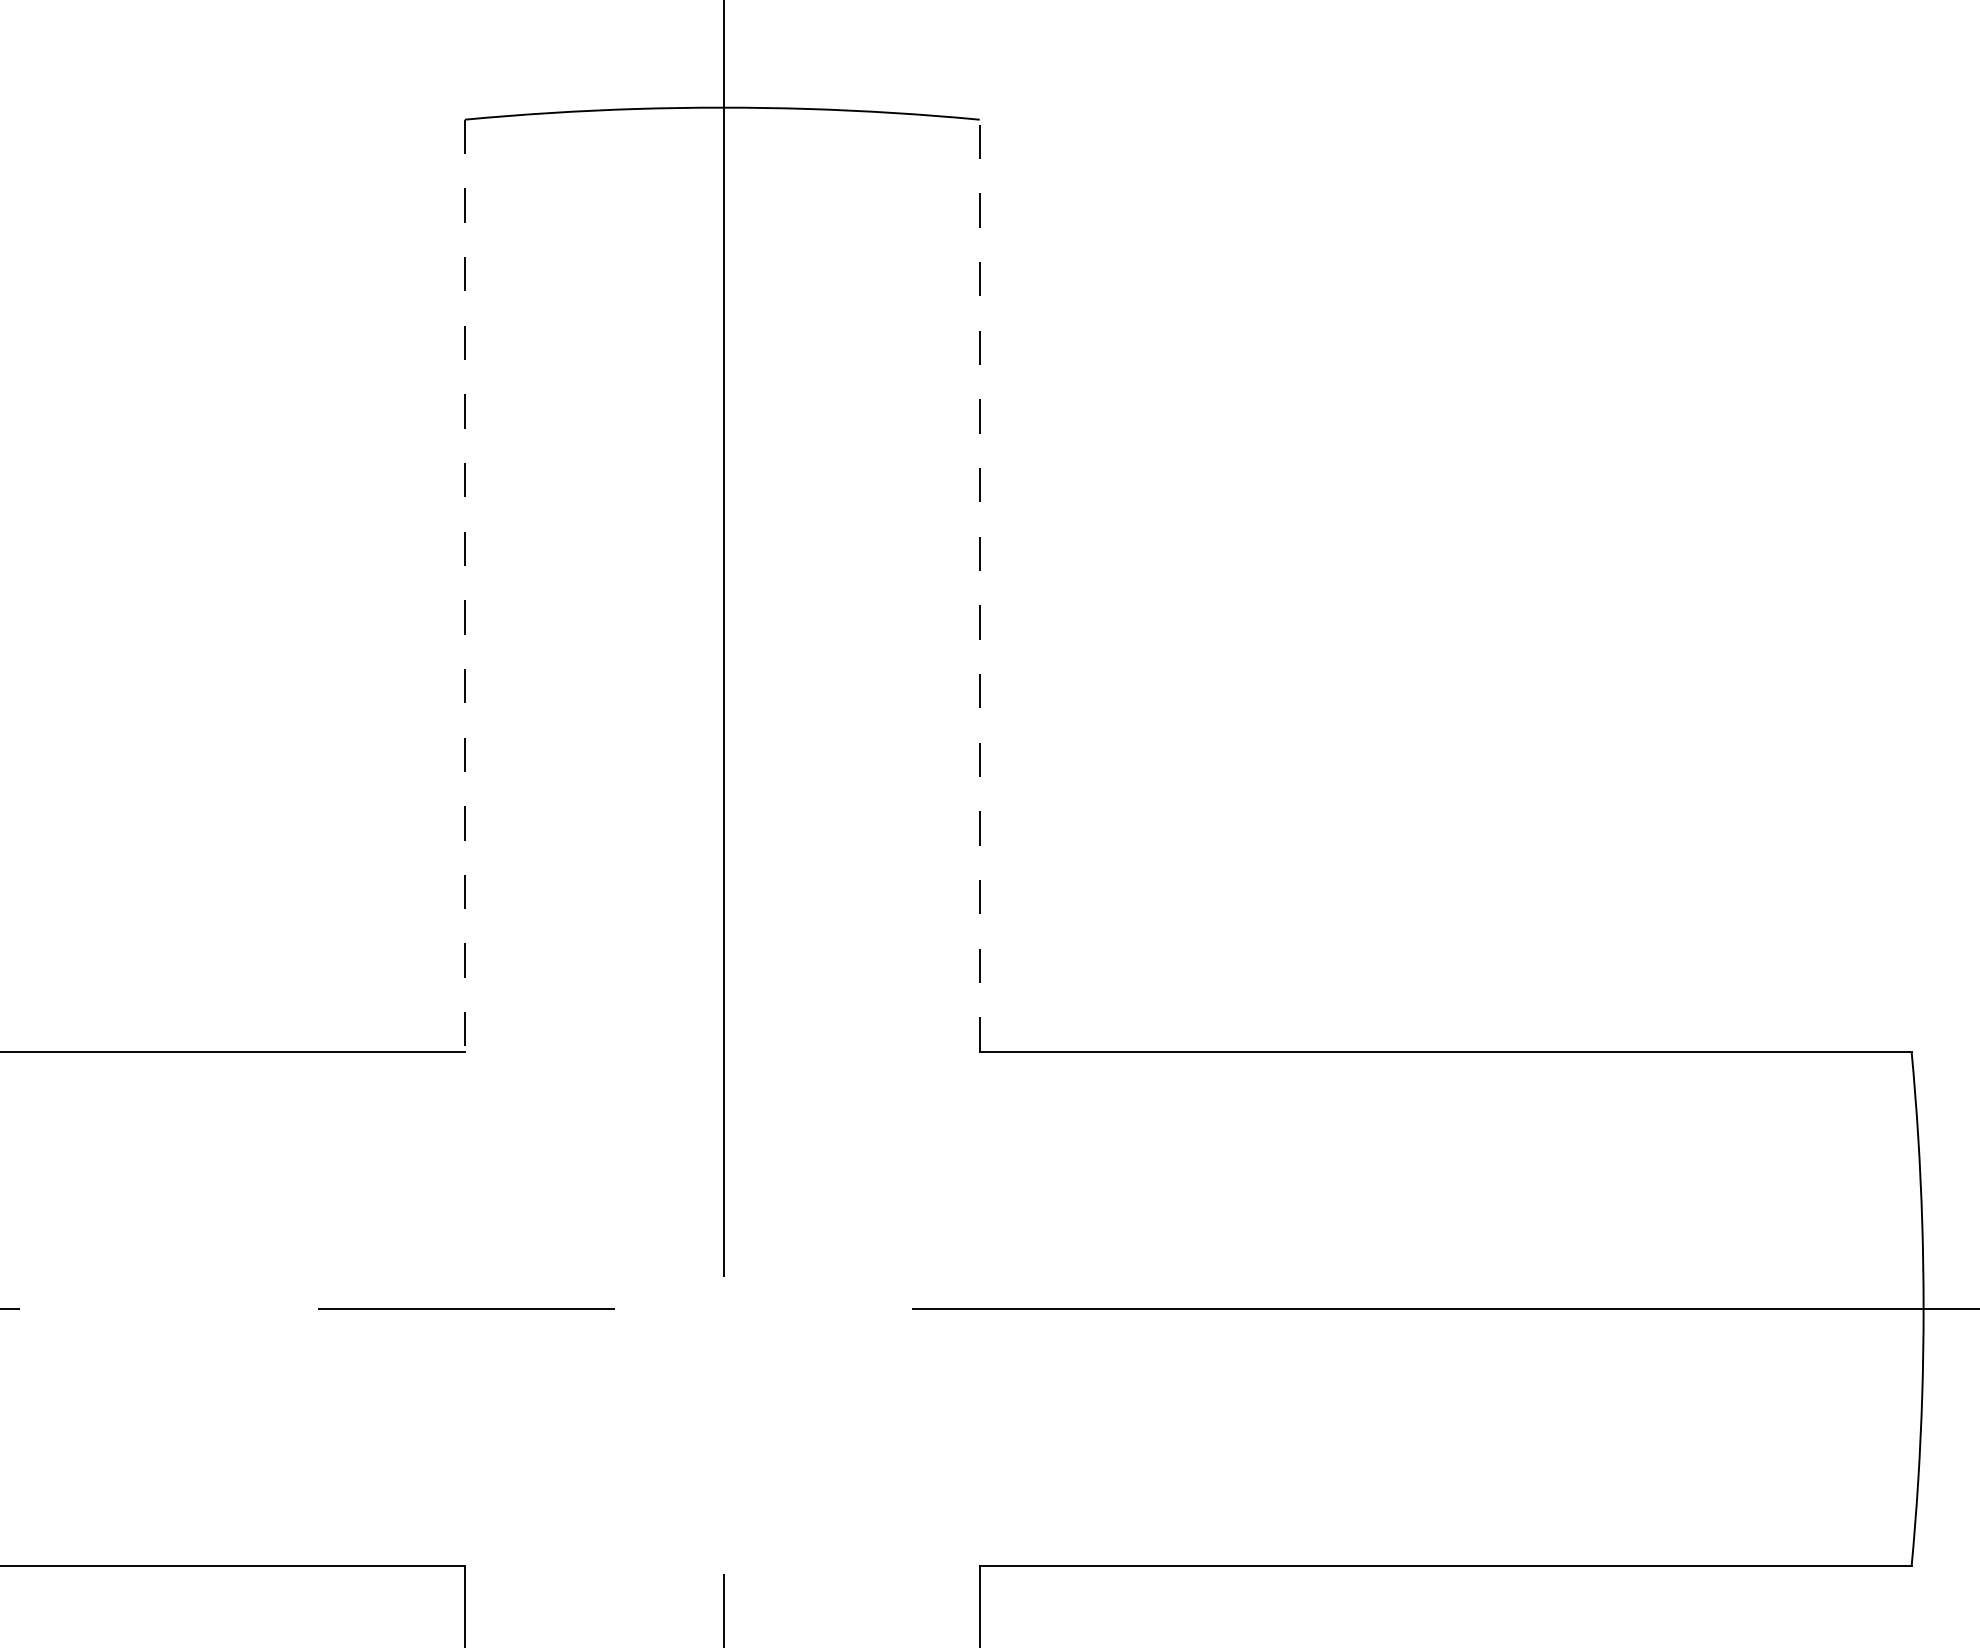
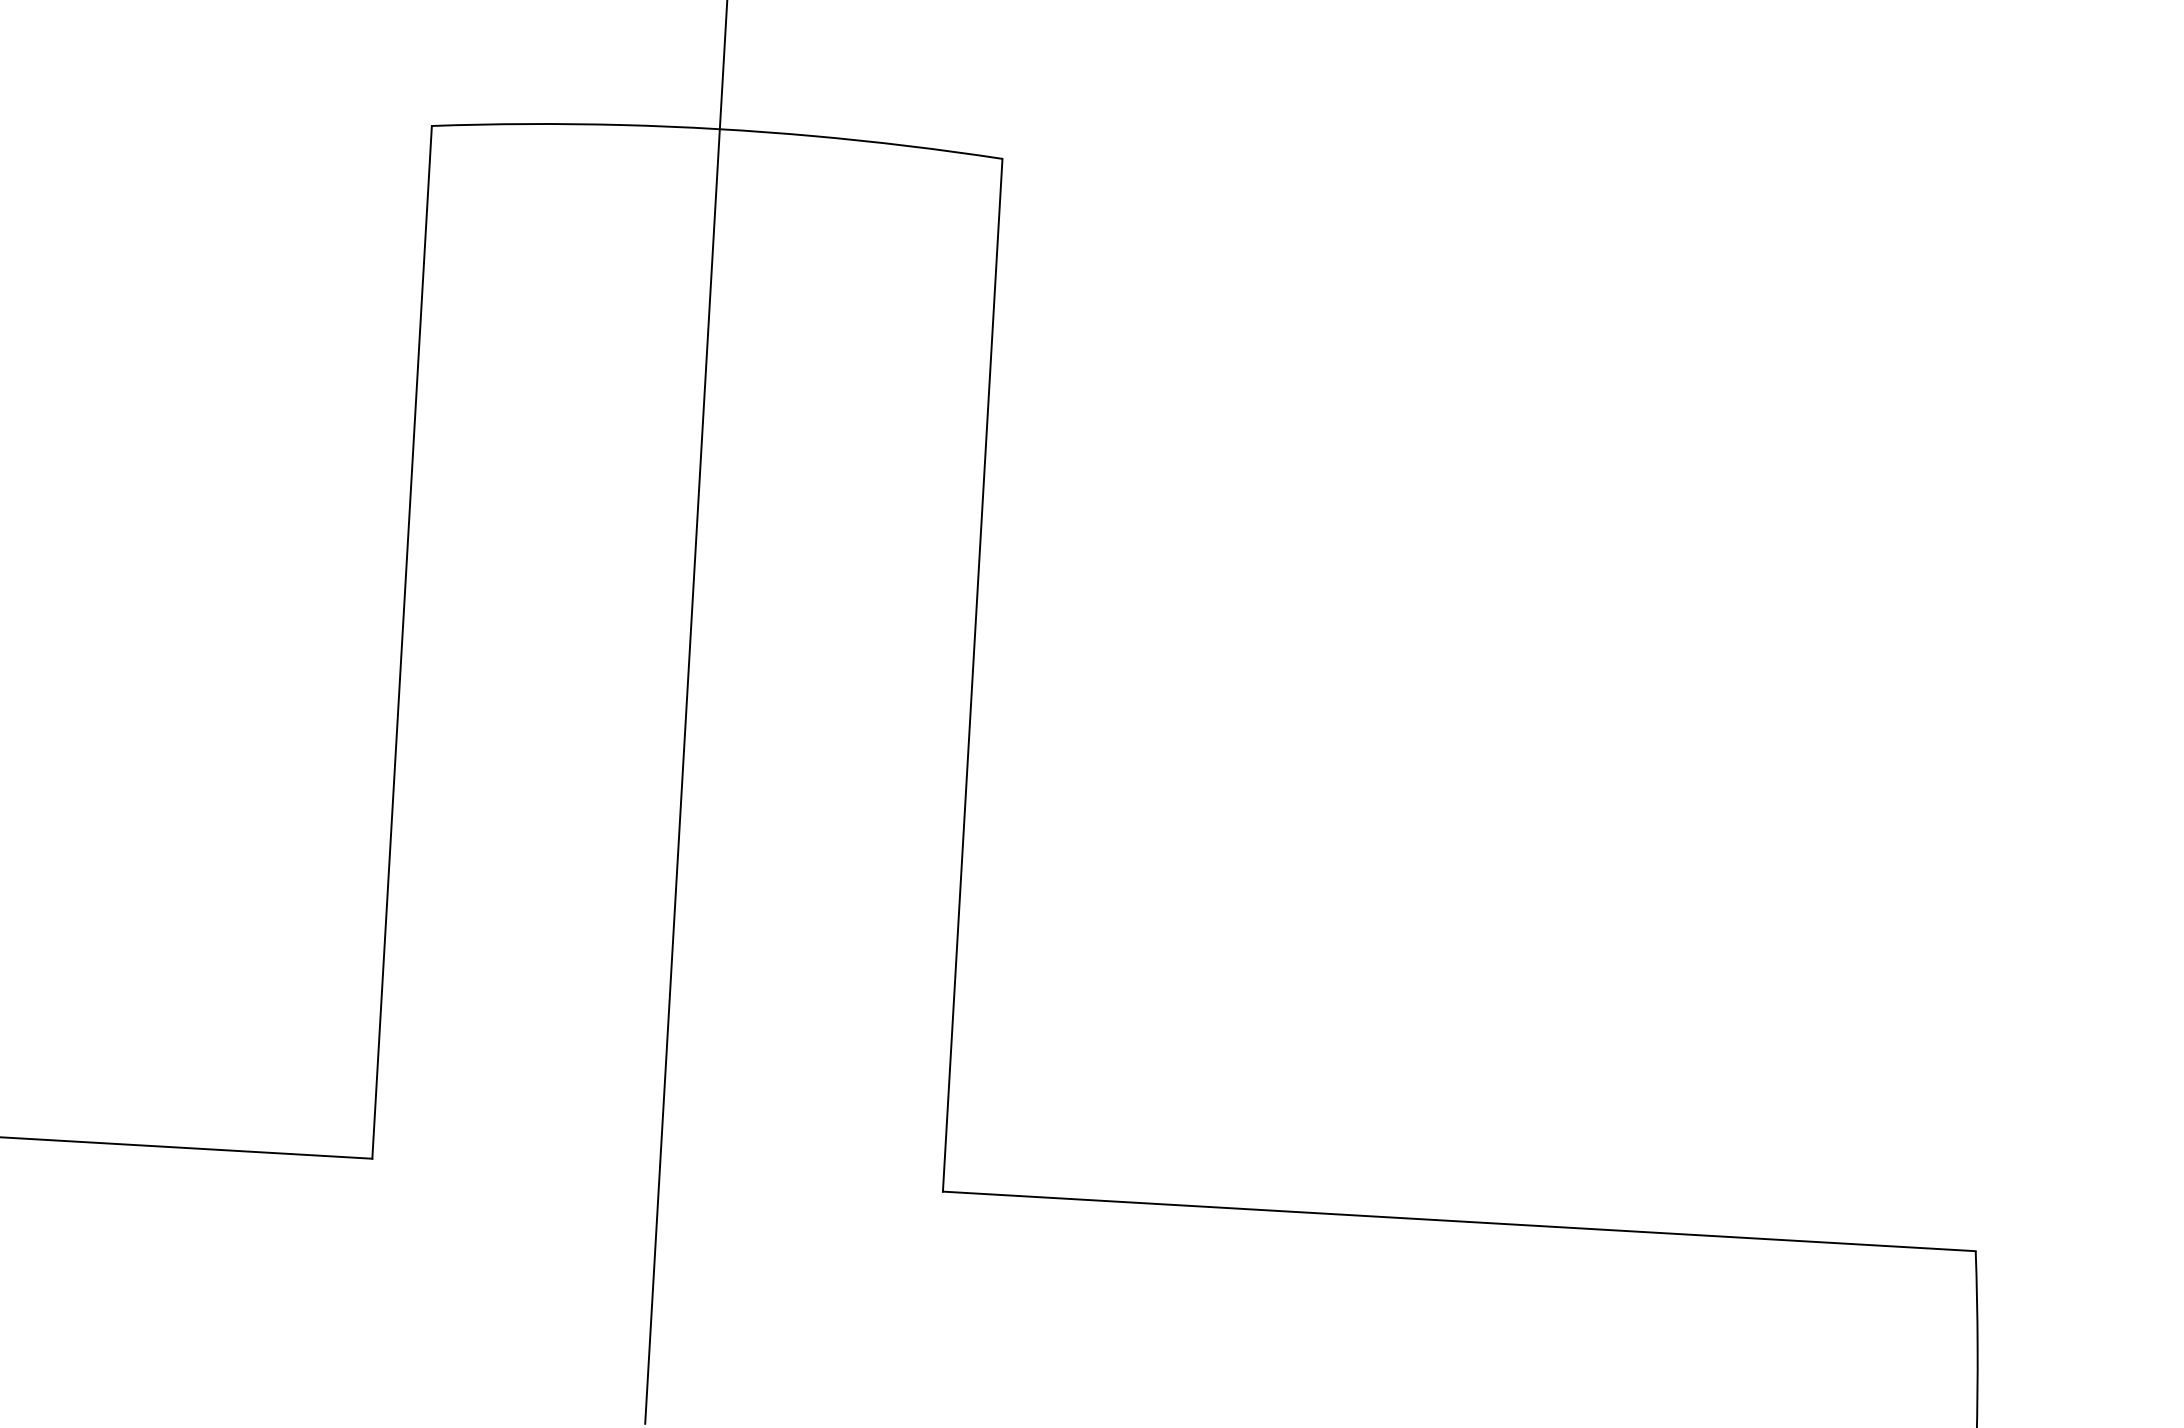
line: (464, 585) -> (401, 642), dashed -> solid
line: (979, 585) -> (972, 675), dashed -> solid

